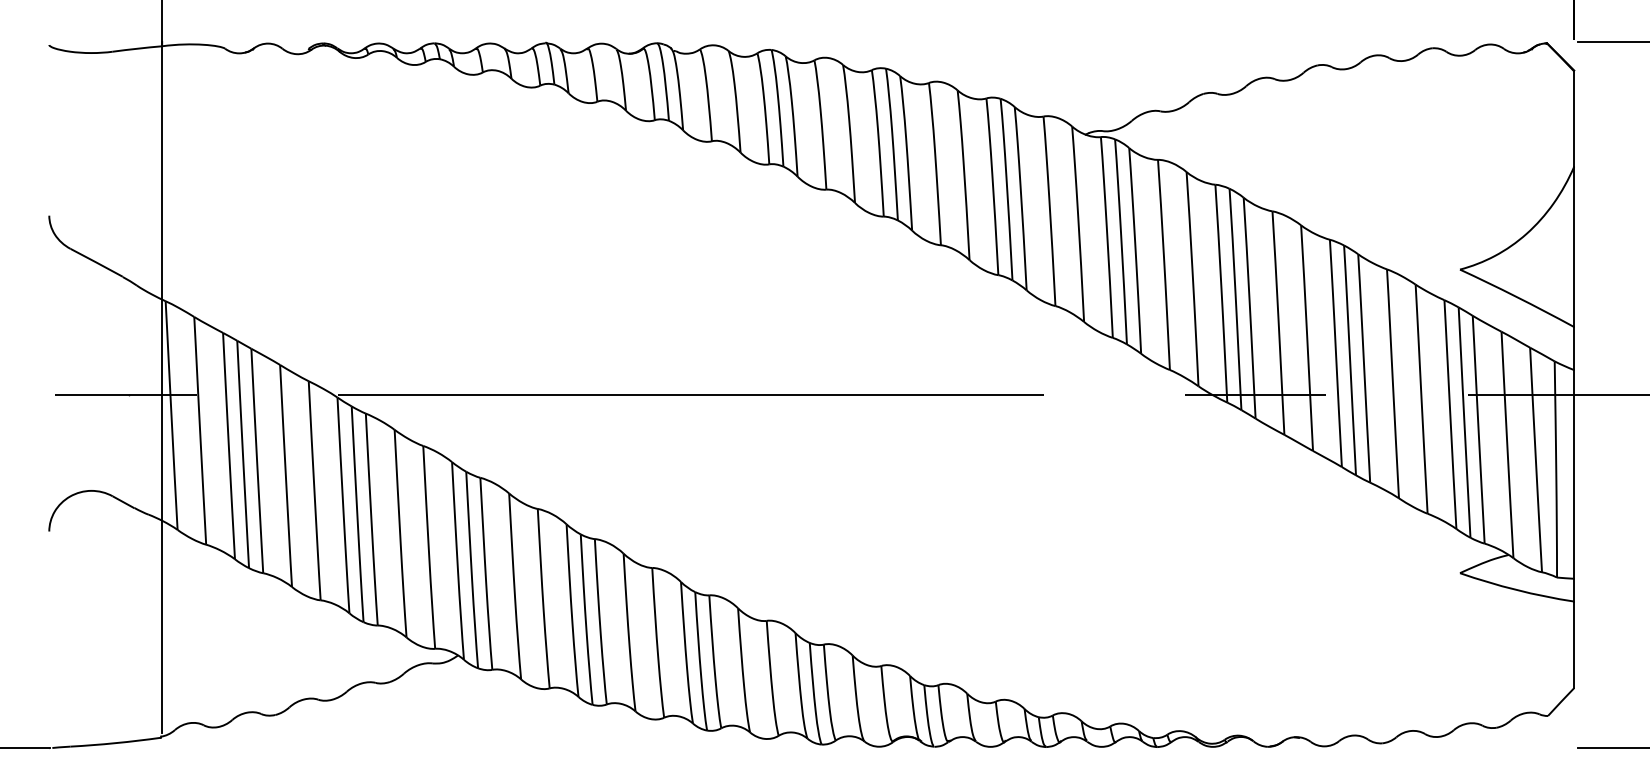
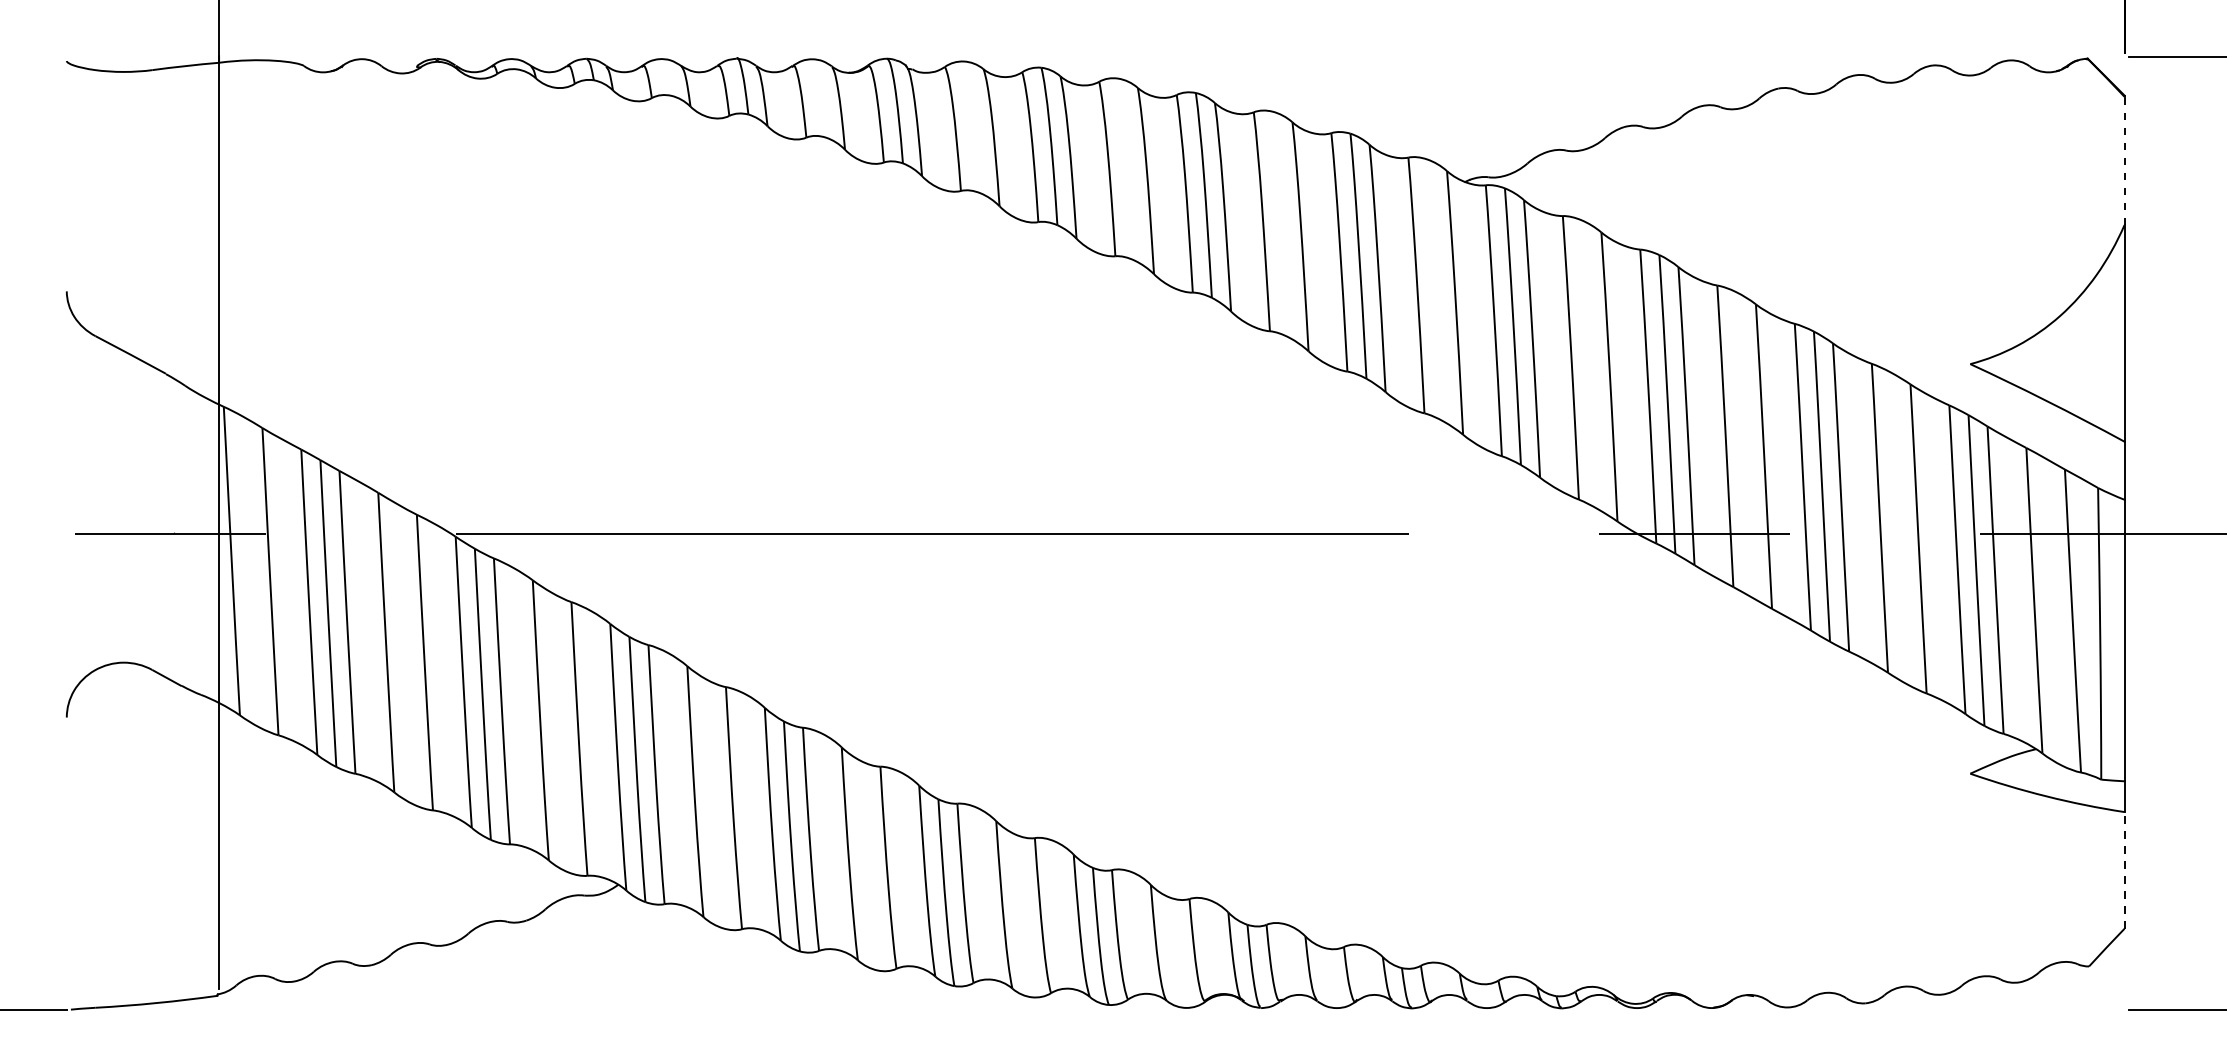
line: (1574, 118) -> (2124, 160), solid -> dashed
line: (1574, 644) -> (2124, 869), solid -> dashed

